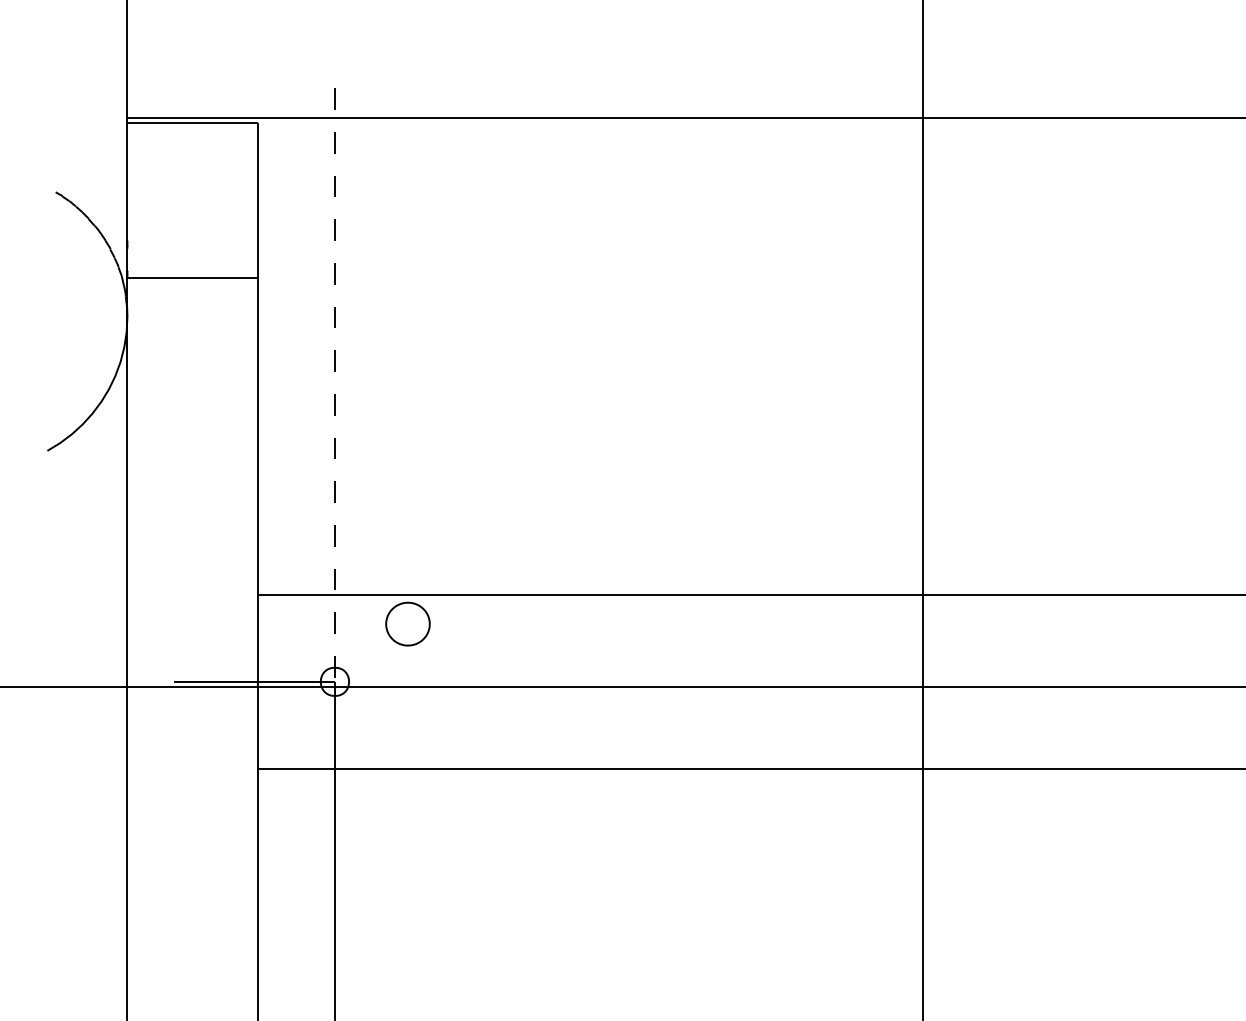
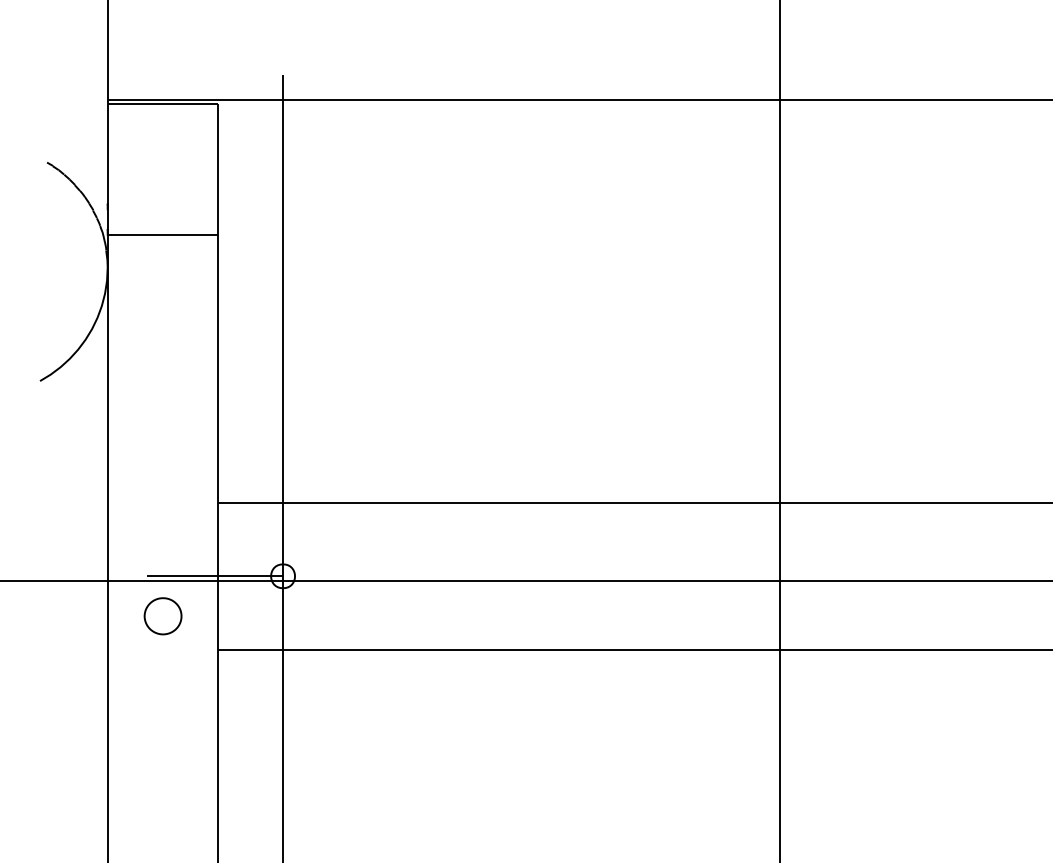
line: (334, 385) -> (282, 325), dashed -> solid
part: (407, 623) -> (162, 615), moved

